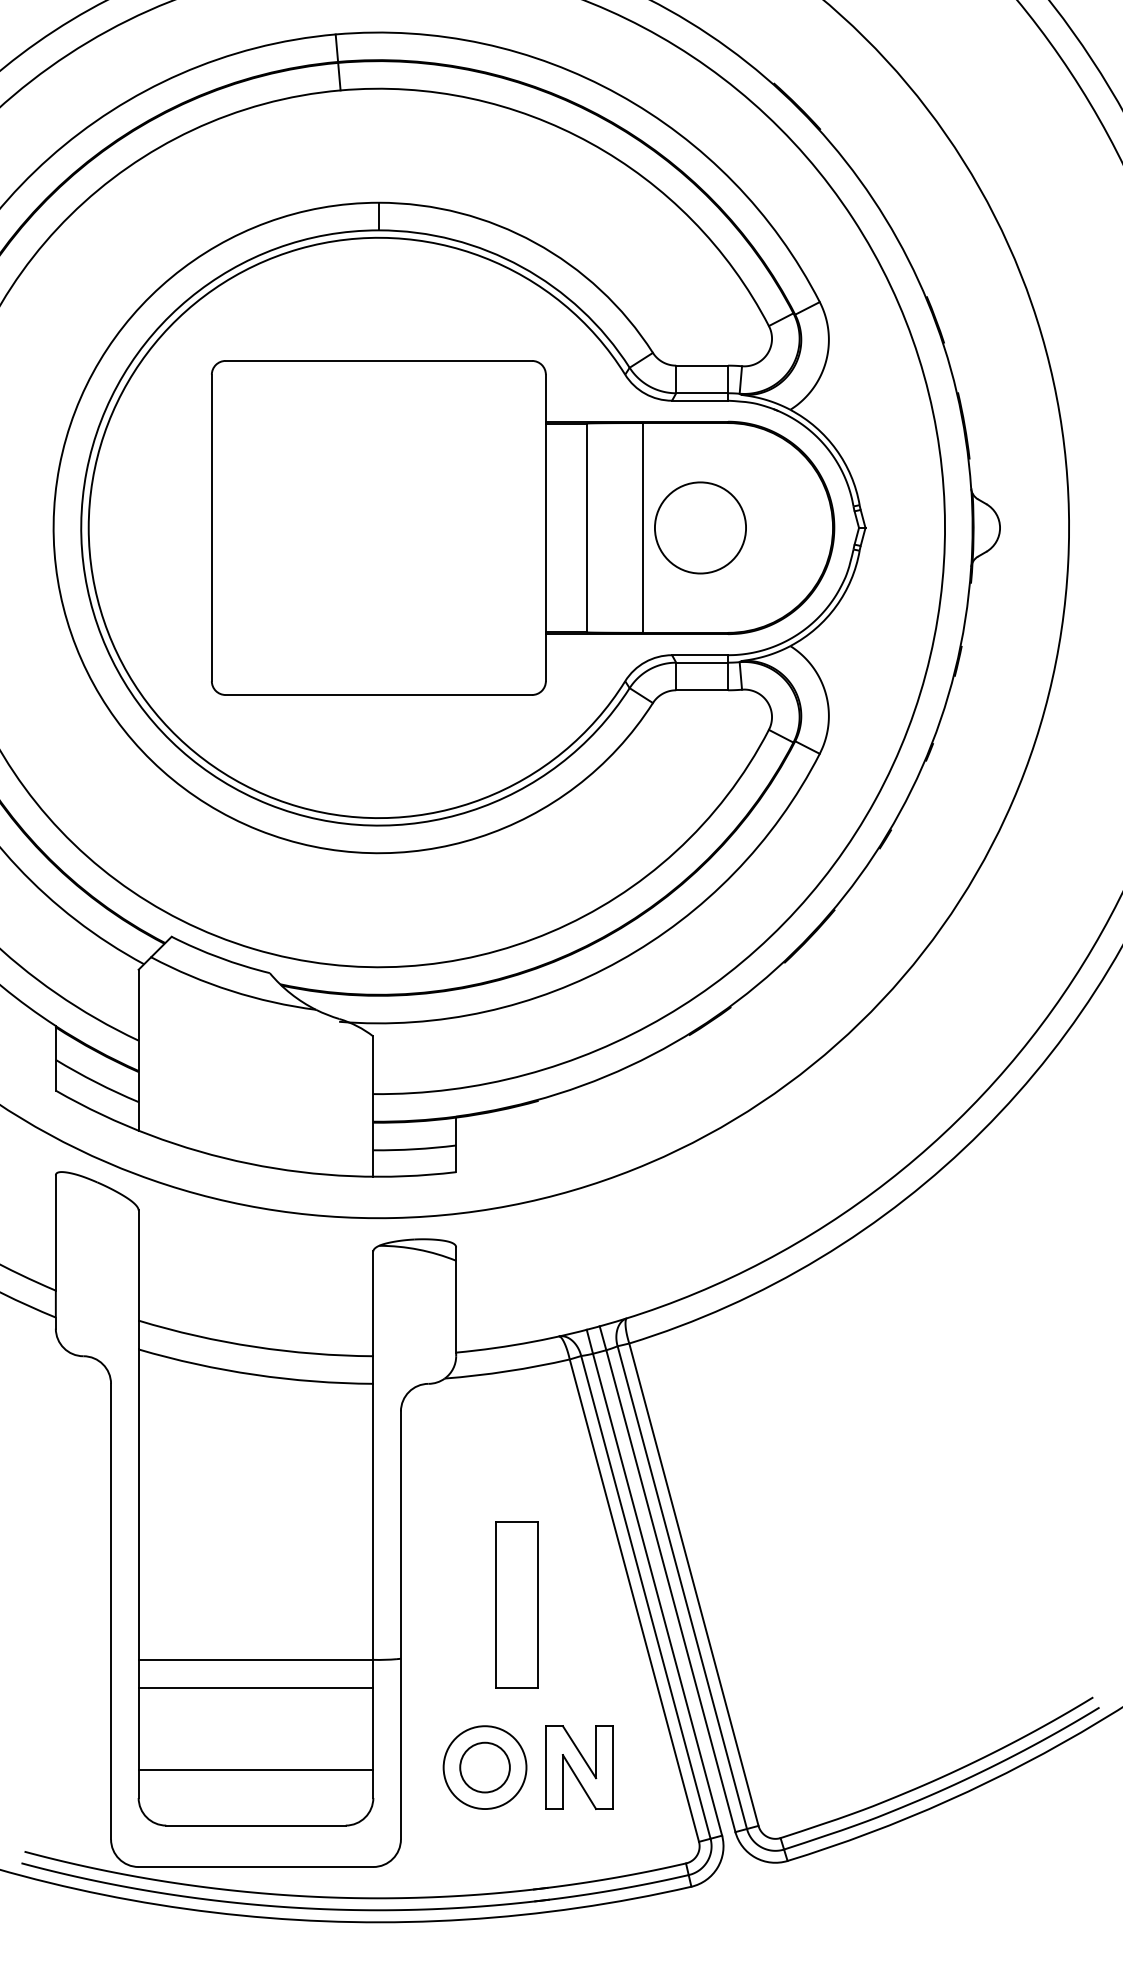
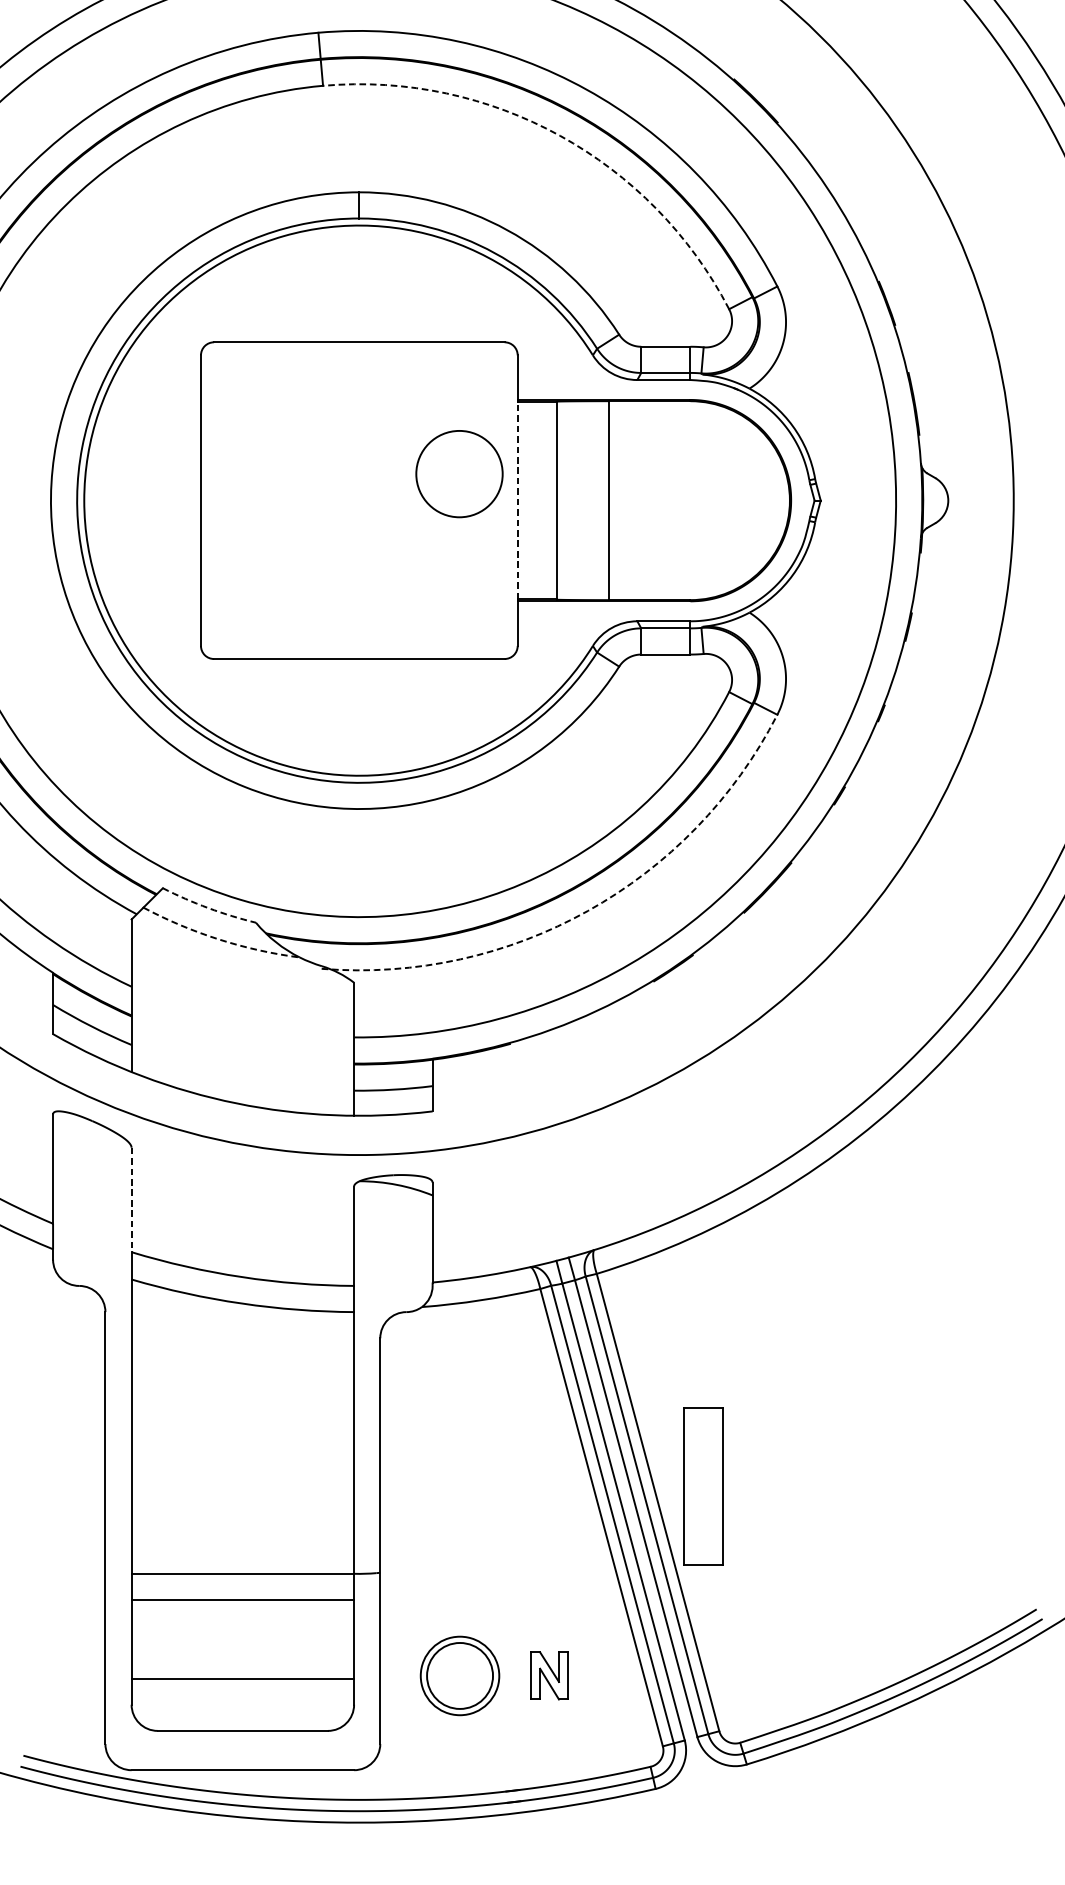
arc: (590, 143) -> (559, 136), solid -> dashed
line: (545, 527) -> (517, 500), solid -> dashed
circle: (700, 527) -> (459, 473), moved
arc: (219, 957) -> (208, 907), solid -> dashed
arc: (620, 960) -> (588, 910), solid -> dashed
arc: (231, 990) -> (219, 939), solid -> dashed
line: (138, 1266) -> (131, 1200), solid -> dashed
part: (516, 1604) -> (703, 1486), moved
circle: (484, 1767) -> (459, 1675), size x1.4
part: (579, 1767) -> (549, 1675), size x0.6

